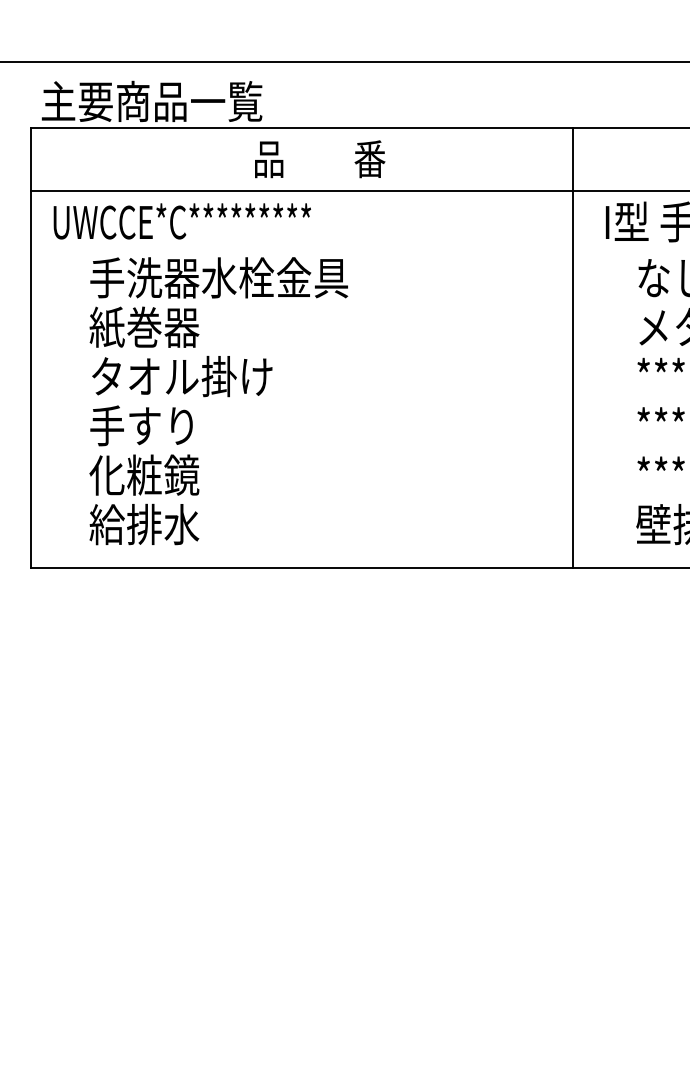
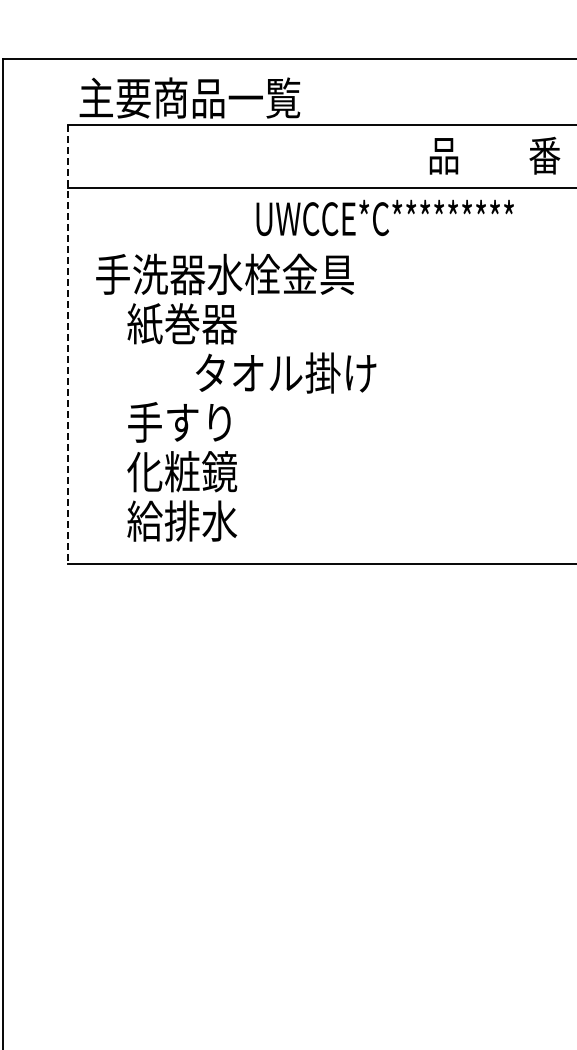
text: (320, 159) -> (495, 156), moved
text: (181, 221) -> (384, 218), moved
text: (219, 277) -> (225, 274), moved
line: (30, 347) -> (68, 344), solid -> dashed
text: (182, 376) -> (286, 373), moved

